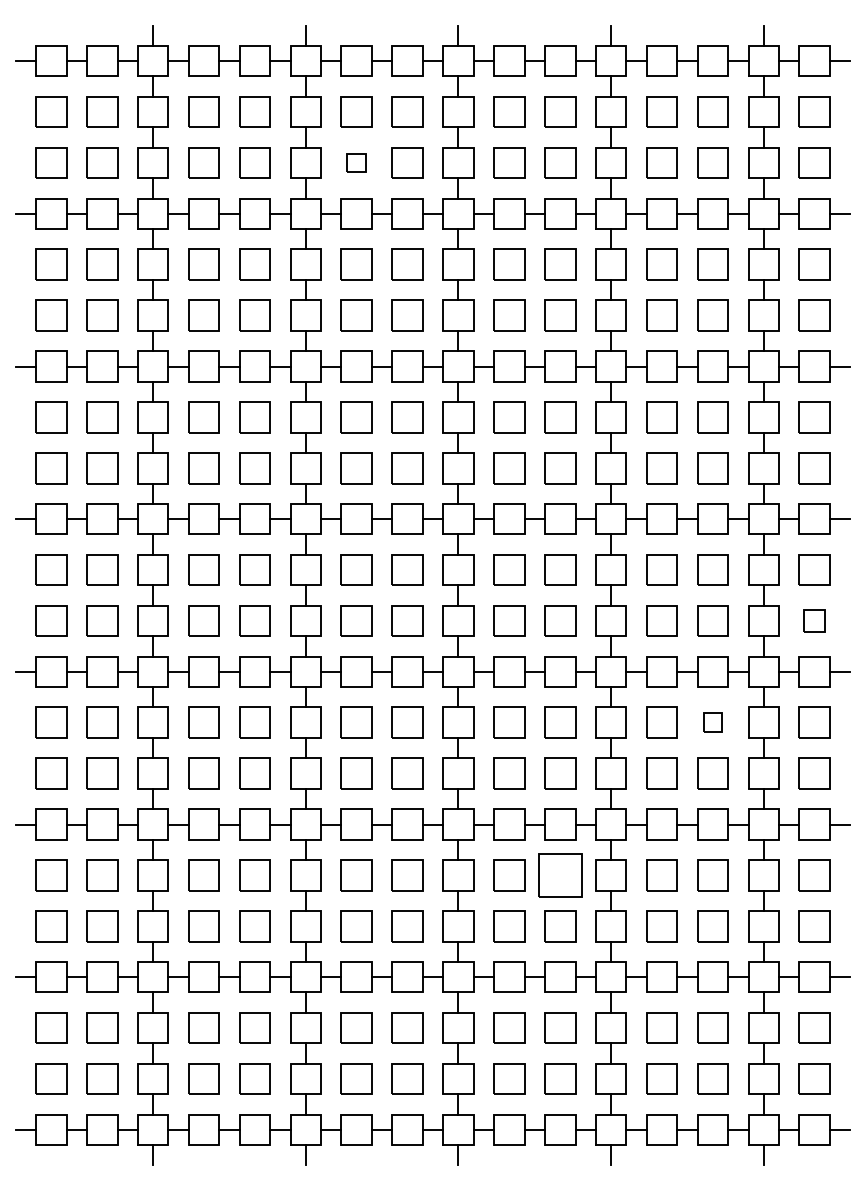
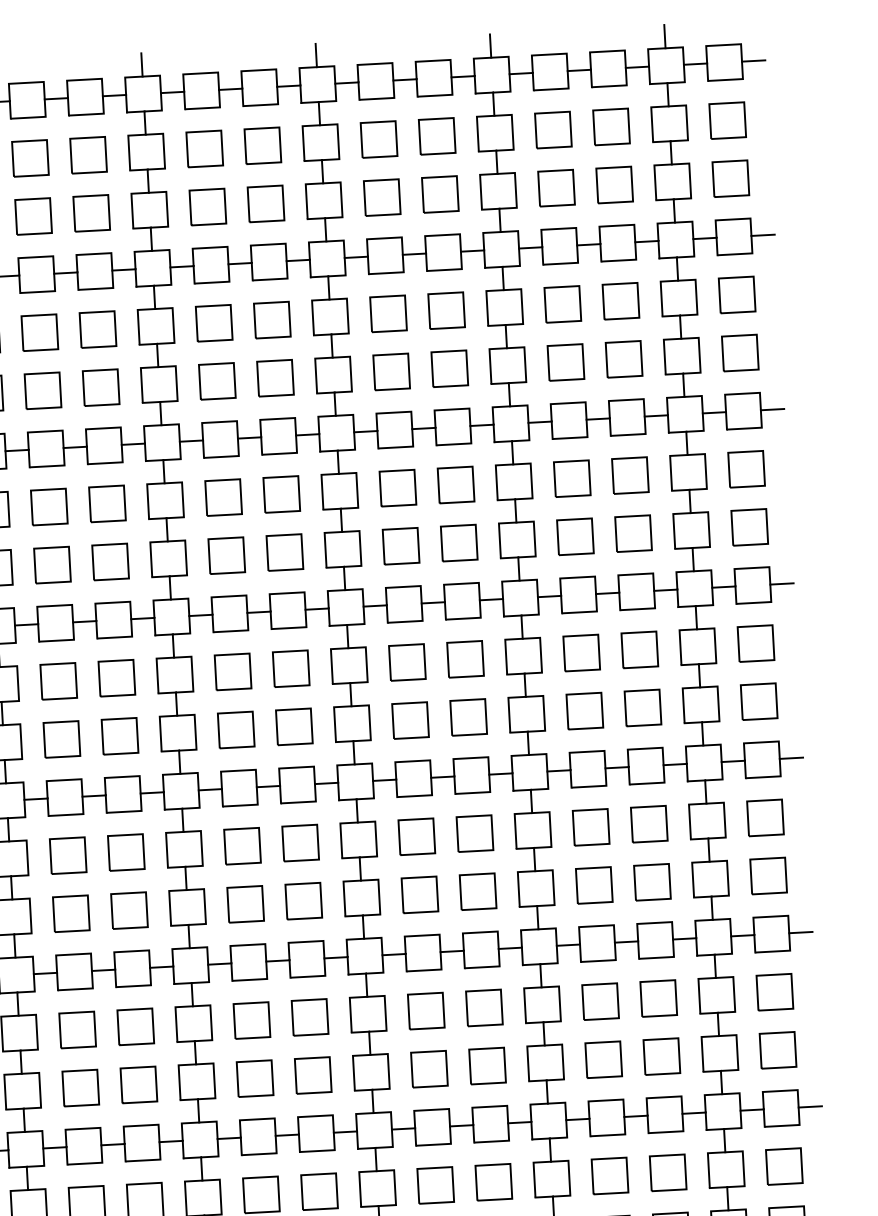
part: (356, 162) -> (207, 206), size x1.67
part: (814, 620) -> (758, 701), size x1.43
part: (712, 722) -> (648, 823), size x1.67
part: (560, 875) -> (484, 1008), size x0.71

